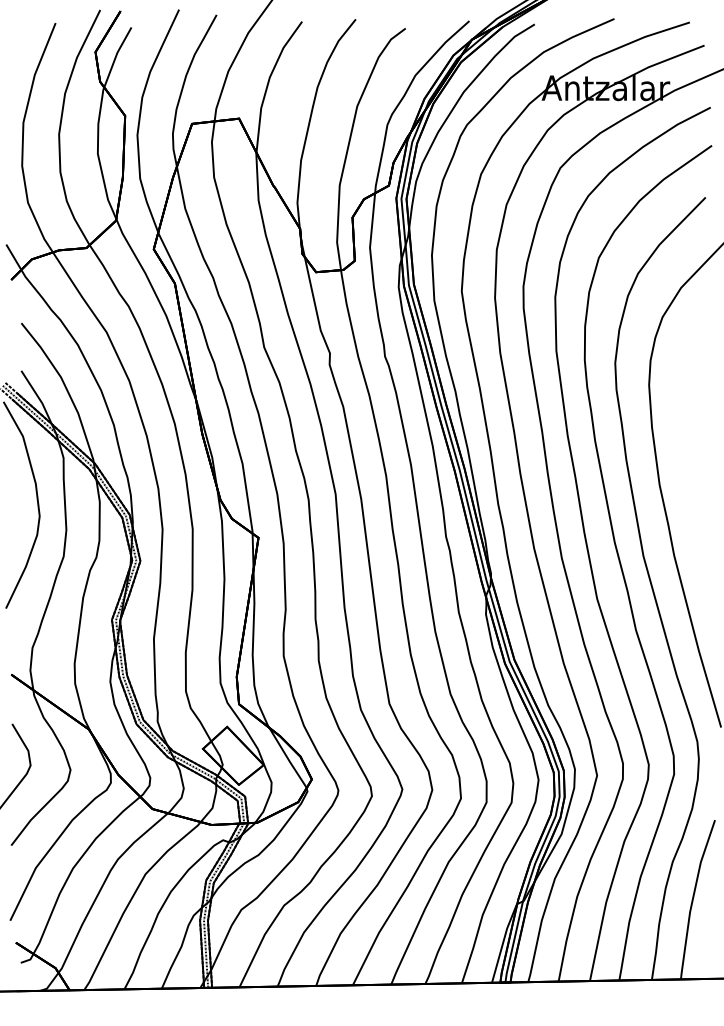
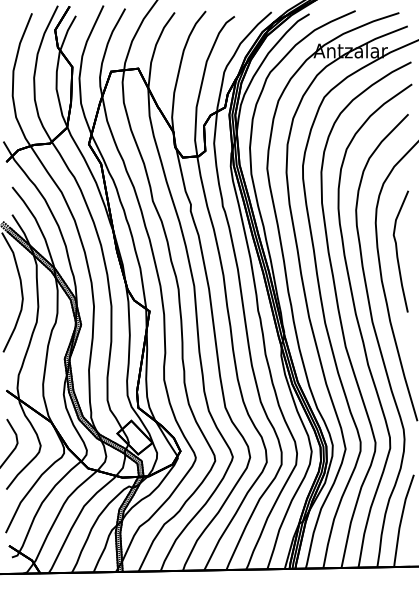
curve: (686, 434) -> (397, 251), added

